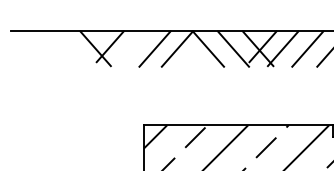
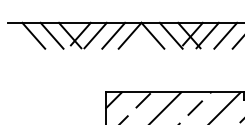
line: (45, 48) -> (33, 35), added
line: (70, 48) -> (51, 35), added
line: (130, 48) -> (95, 35), added

